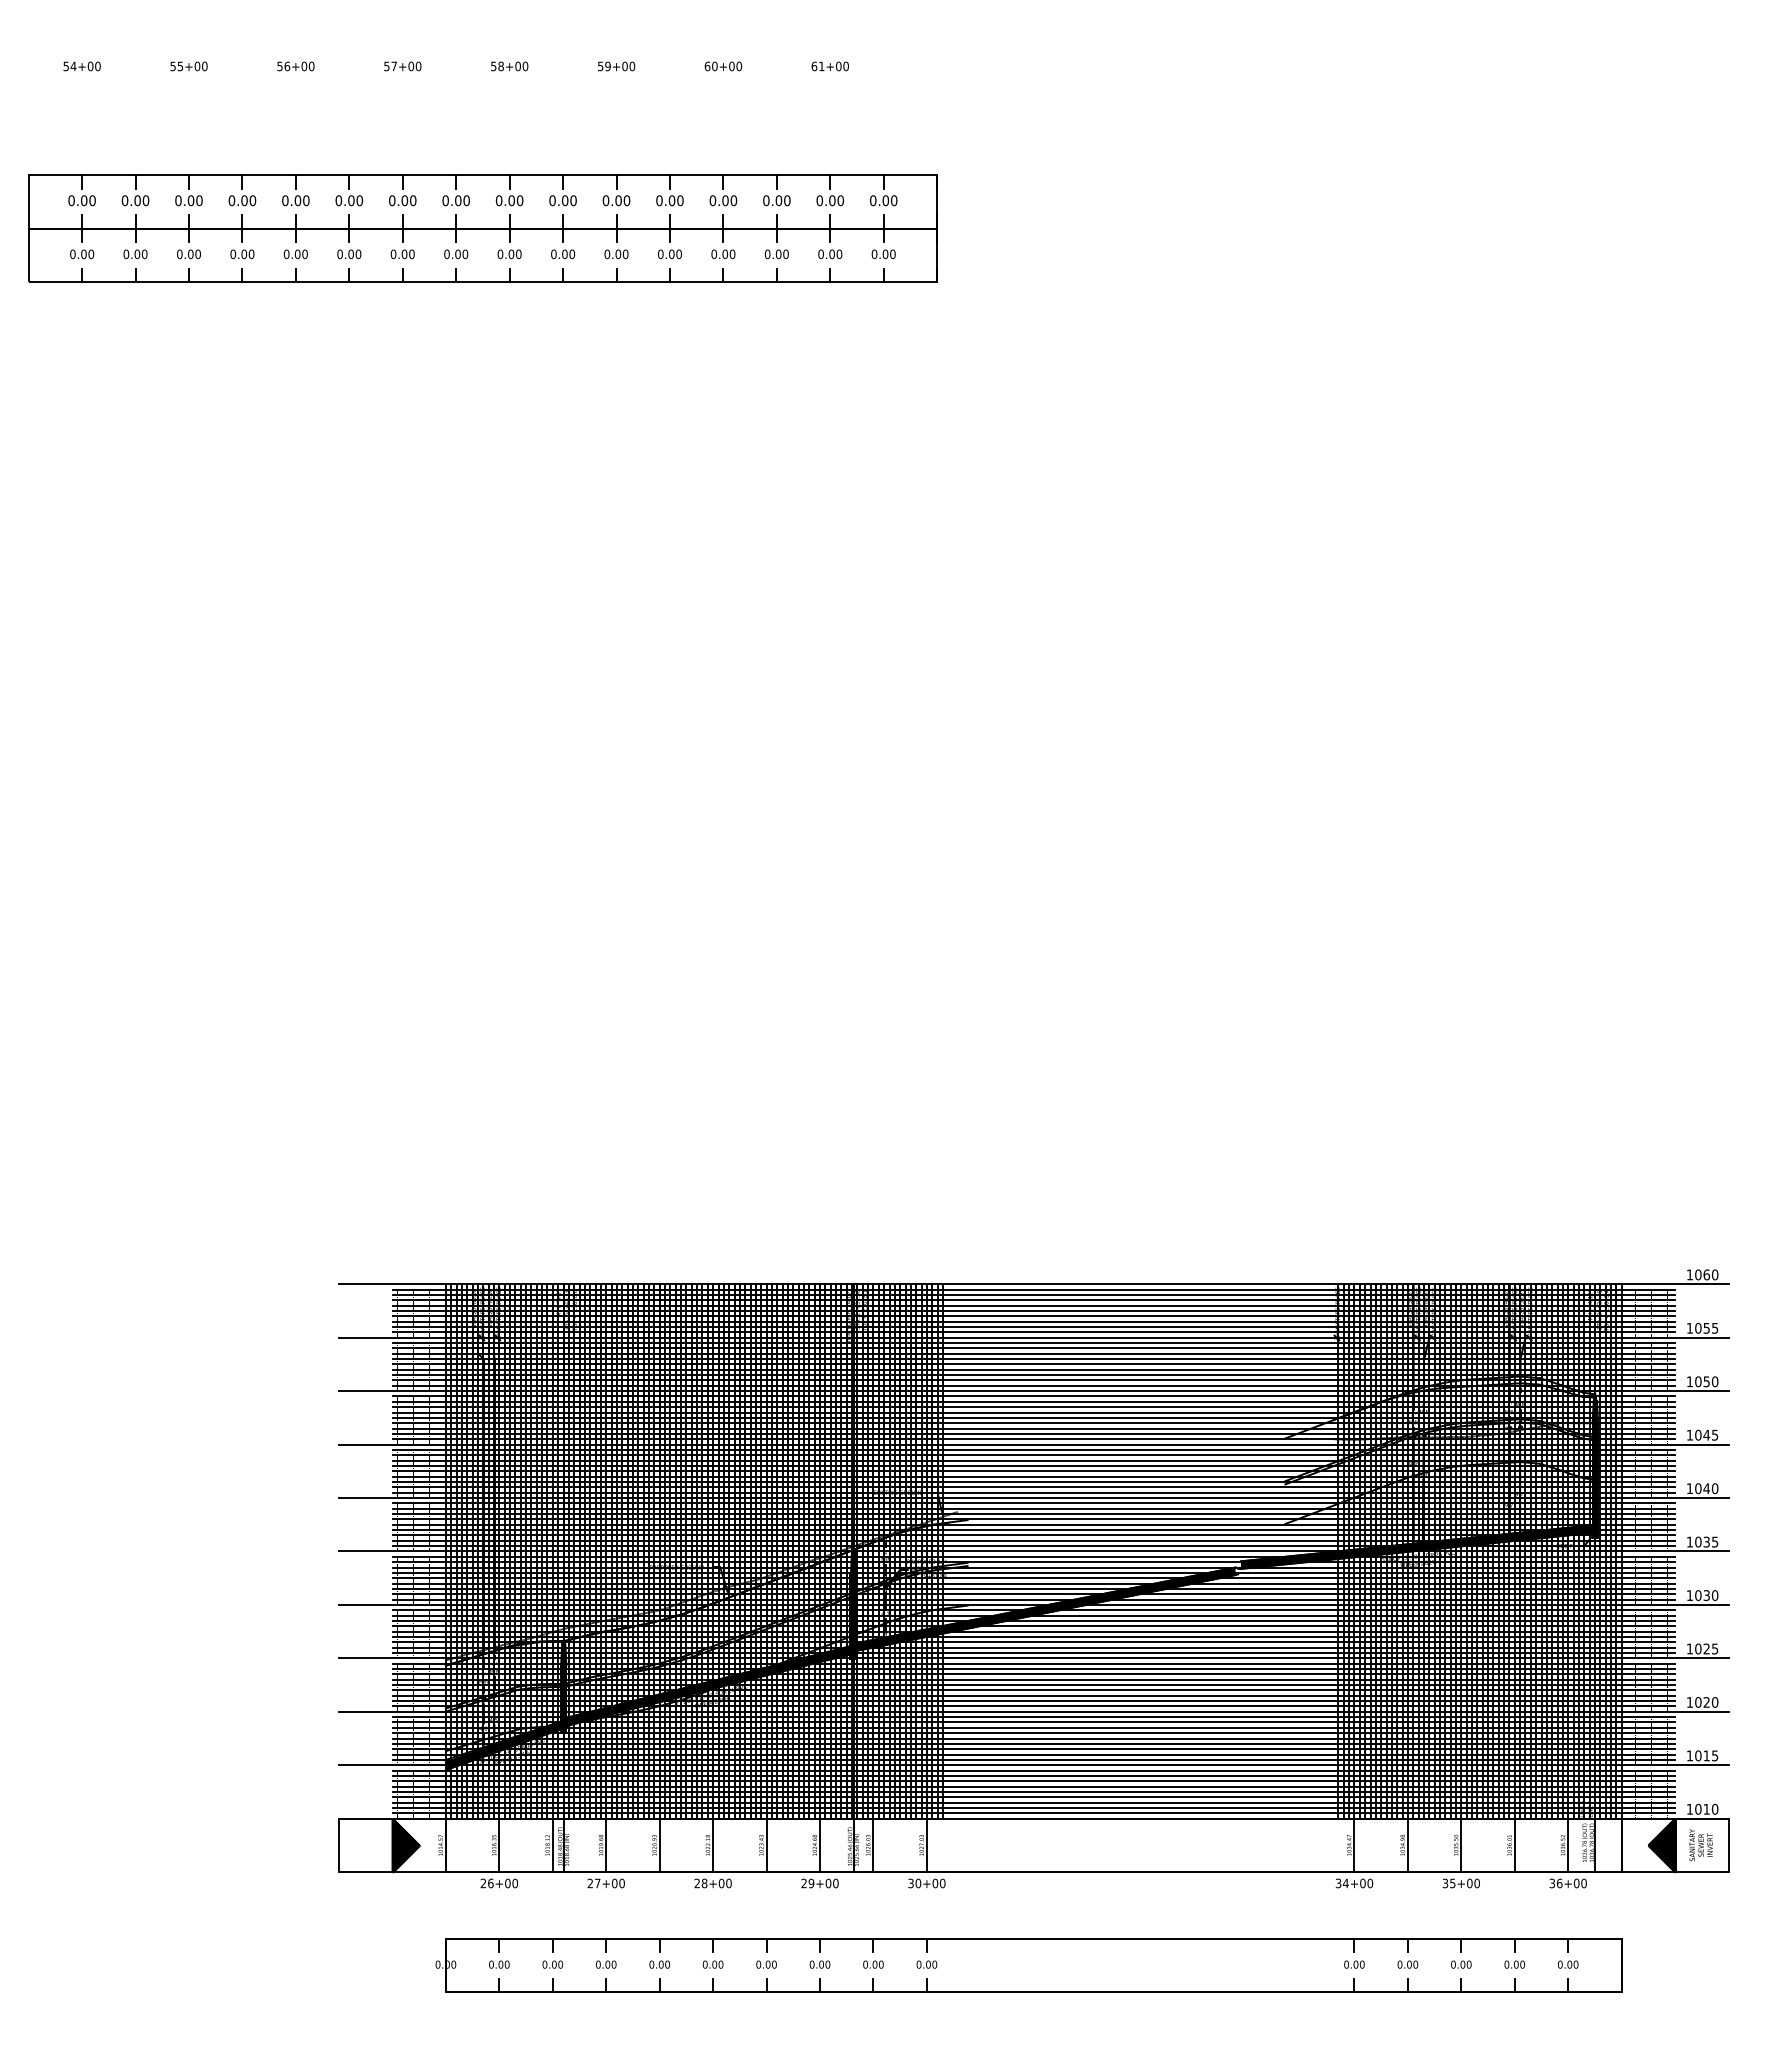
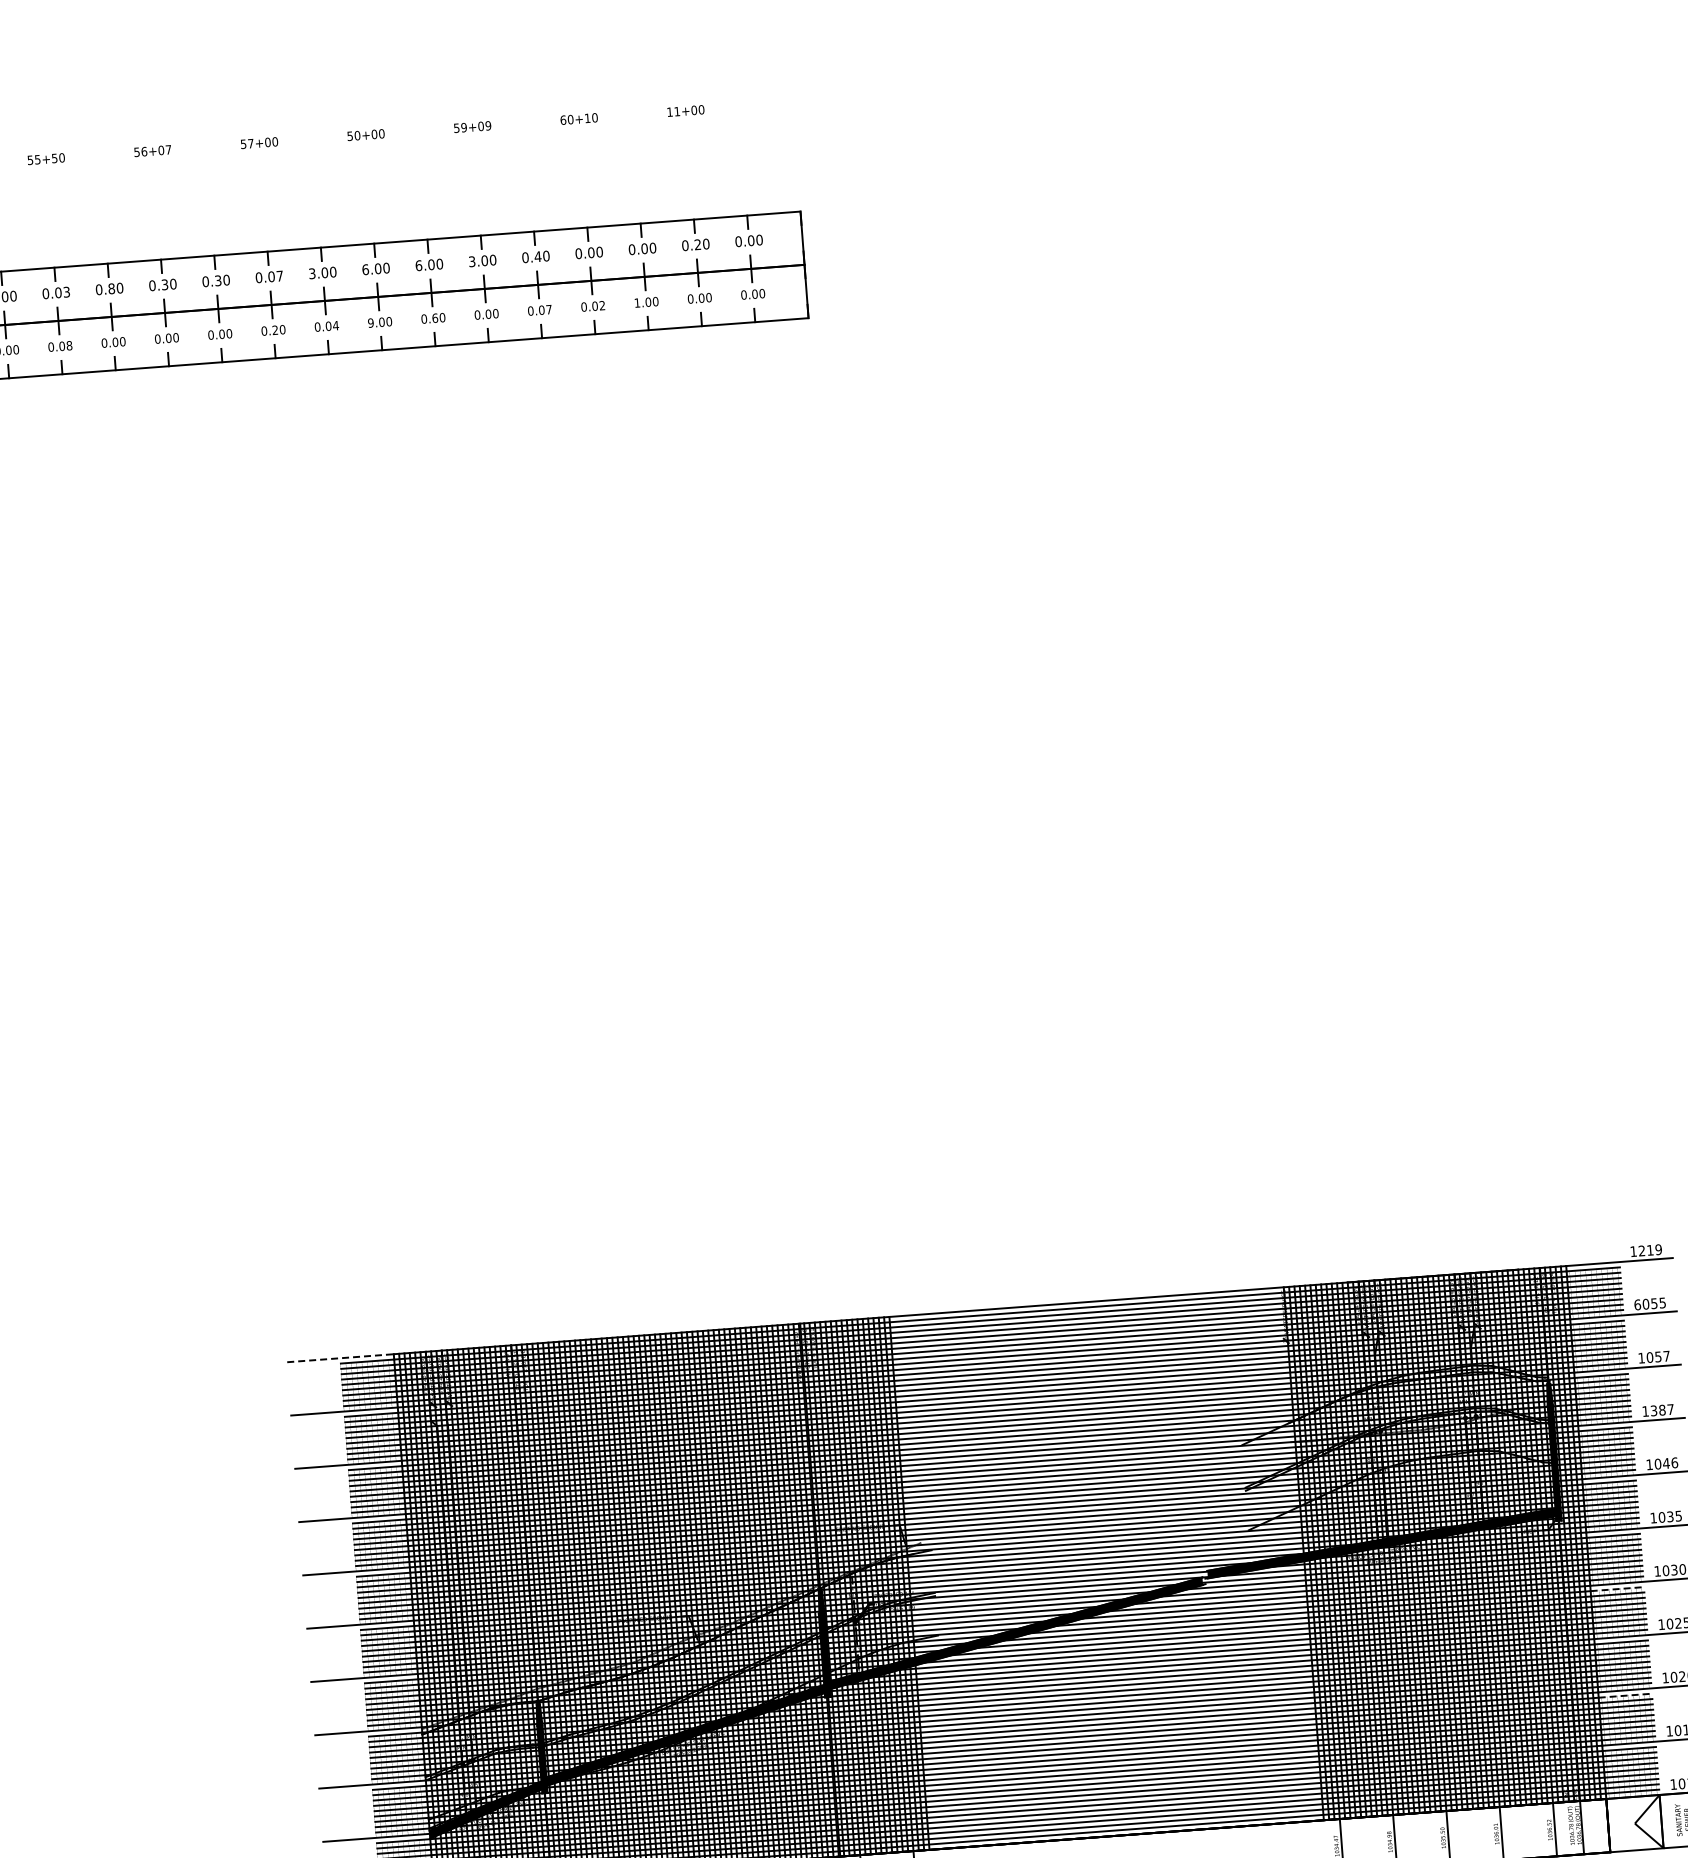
text: (197, 66) -> (54, 158), 55+00 -> 55+50
text: (311, 66) -> (168, 149), 56+00 -> 56+07
text: (500, 66) -> (356, 135), 58+00 -> 50+00
text: (631, 66) -> (487, 125), 59+00 -> 59+09
text: (731, 66) -> (587, 118), 60+00 -> 60+10
text: (814, 66) -> (670, 112), 61+00 -> 11+00
text: (199, 200) -> (66, 291), 0.00 -> 0.03
text: (244, 200) -> (111, 288), 0.00 -> 0.80
text: (297, 200) -> (164, 284), 0.00 -> 0.30
text: (351, 200) -> (218, 280), 0.00 -> 0.30
text: (413, 200) -> (280, 275), 0.00 -> 0.07
text: (445, 200) -> (312, 273), 0.00 -> 3.00
text: (499, 200) -> (365, 269), 0.00 -> 6.00
text: (552, 200) -> (418, 265), 0.00 -> 6.00
text: (605, 200) -> (471, 261), 0.00 -> 3.00
text: (671, 200) -> (537, 256), 0.00 -> 0.40
text: (832, 200) -> (698, 244), 0.00 -> 0.20
text: (197, 253) -> (68, 344), 0.00 -> 0.08
text: (564, 253) -> (434, 317), 0.00 -> 0.60
text: (404, 254) -> (275, 330), 0.00 -> 0.20
text: (465, 254) -> (336, 325), 0.00 -> 0.04
text: (500, 254) -> (371, 323), 0.00 -> 9.00
text: (678, 254) -> (548, 309), 0.00 -> 0.07
text: (732, 254) -> (602, 305), 0.00 -> 0.02
text: (767, 254) -> (637, 303), 0.00 -> 1.00
text: (1706, 1274) -> (1650, 1249), 1060 -> 1219
line: (393, 1284) -> (341, 1358), solid -> dashed
text: (1689, 1327) -> (1637, 1304), 1055 -> 6055
text: (1714, 1381) -> (1666, 1356), 1050 -> 1057
text: (1706, 1434) -> (1662, 1409), 1045 -> 1387
text: (1715, 1488) -> (1675, 1462), 1040 -> 1046
line: (1648, 1610) -> (1617, 1589), solid -> dashed
line: (1648, 1717) -> (1625, 1696), solid -> dashed
hatch: (1661, 1845) -> (1648, 1822), removed

